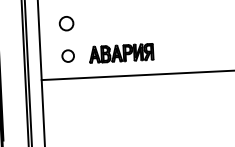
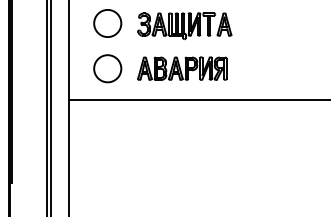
circle: (66, 23) -> (107, 23), size x1.43
part: (121, 23) -> (184, 26), added
circle: (67, 55) -> (107, 68), size x1.67

